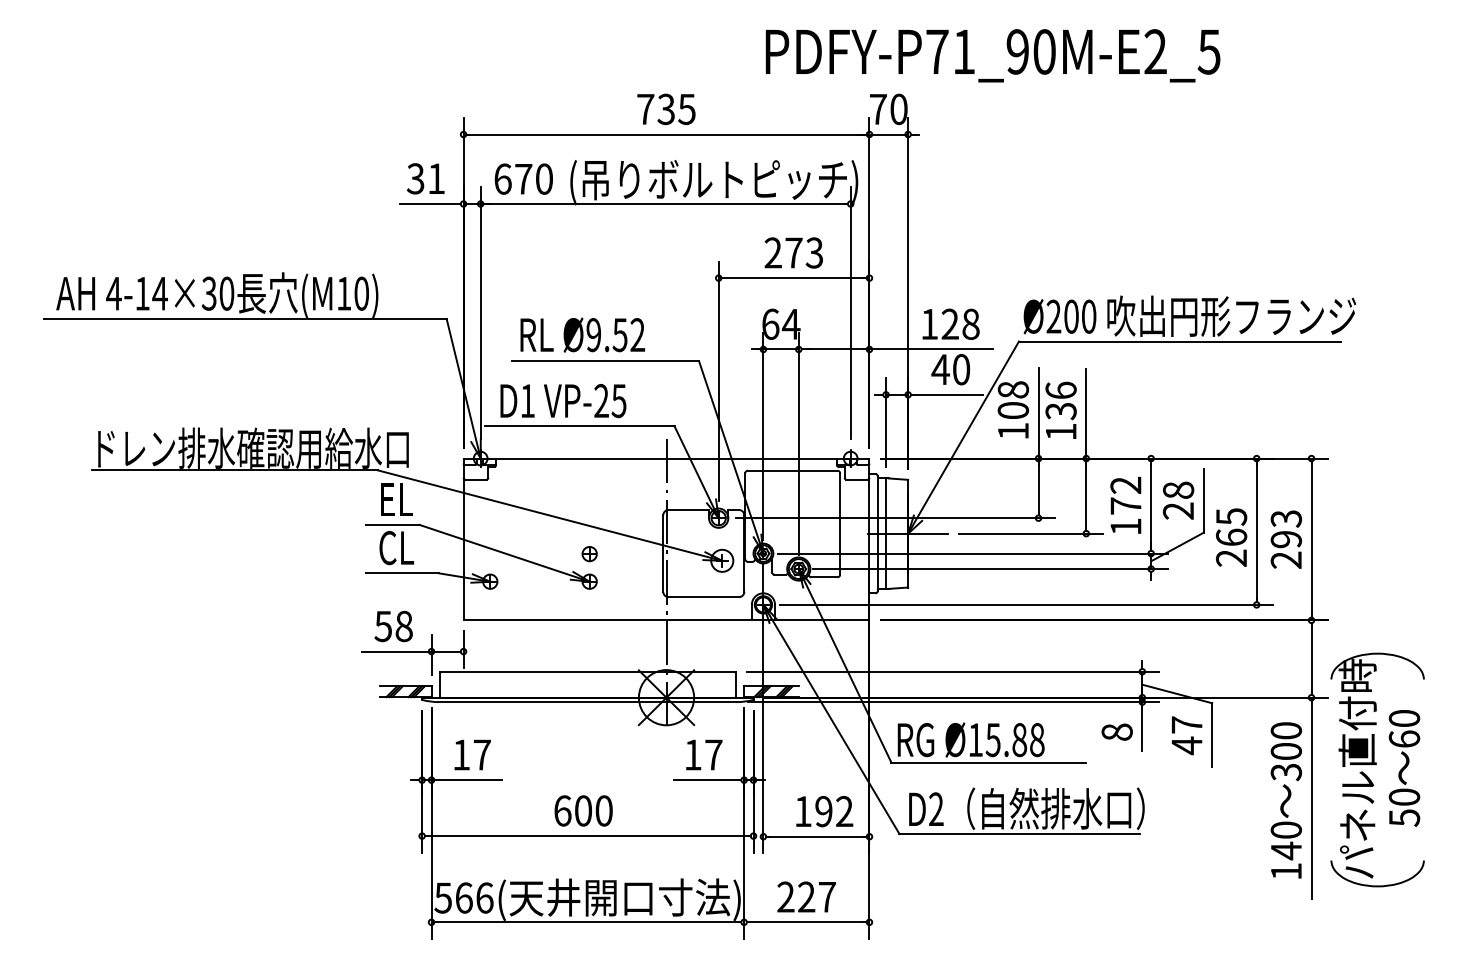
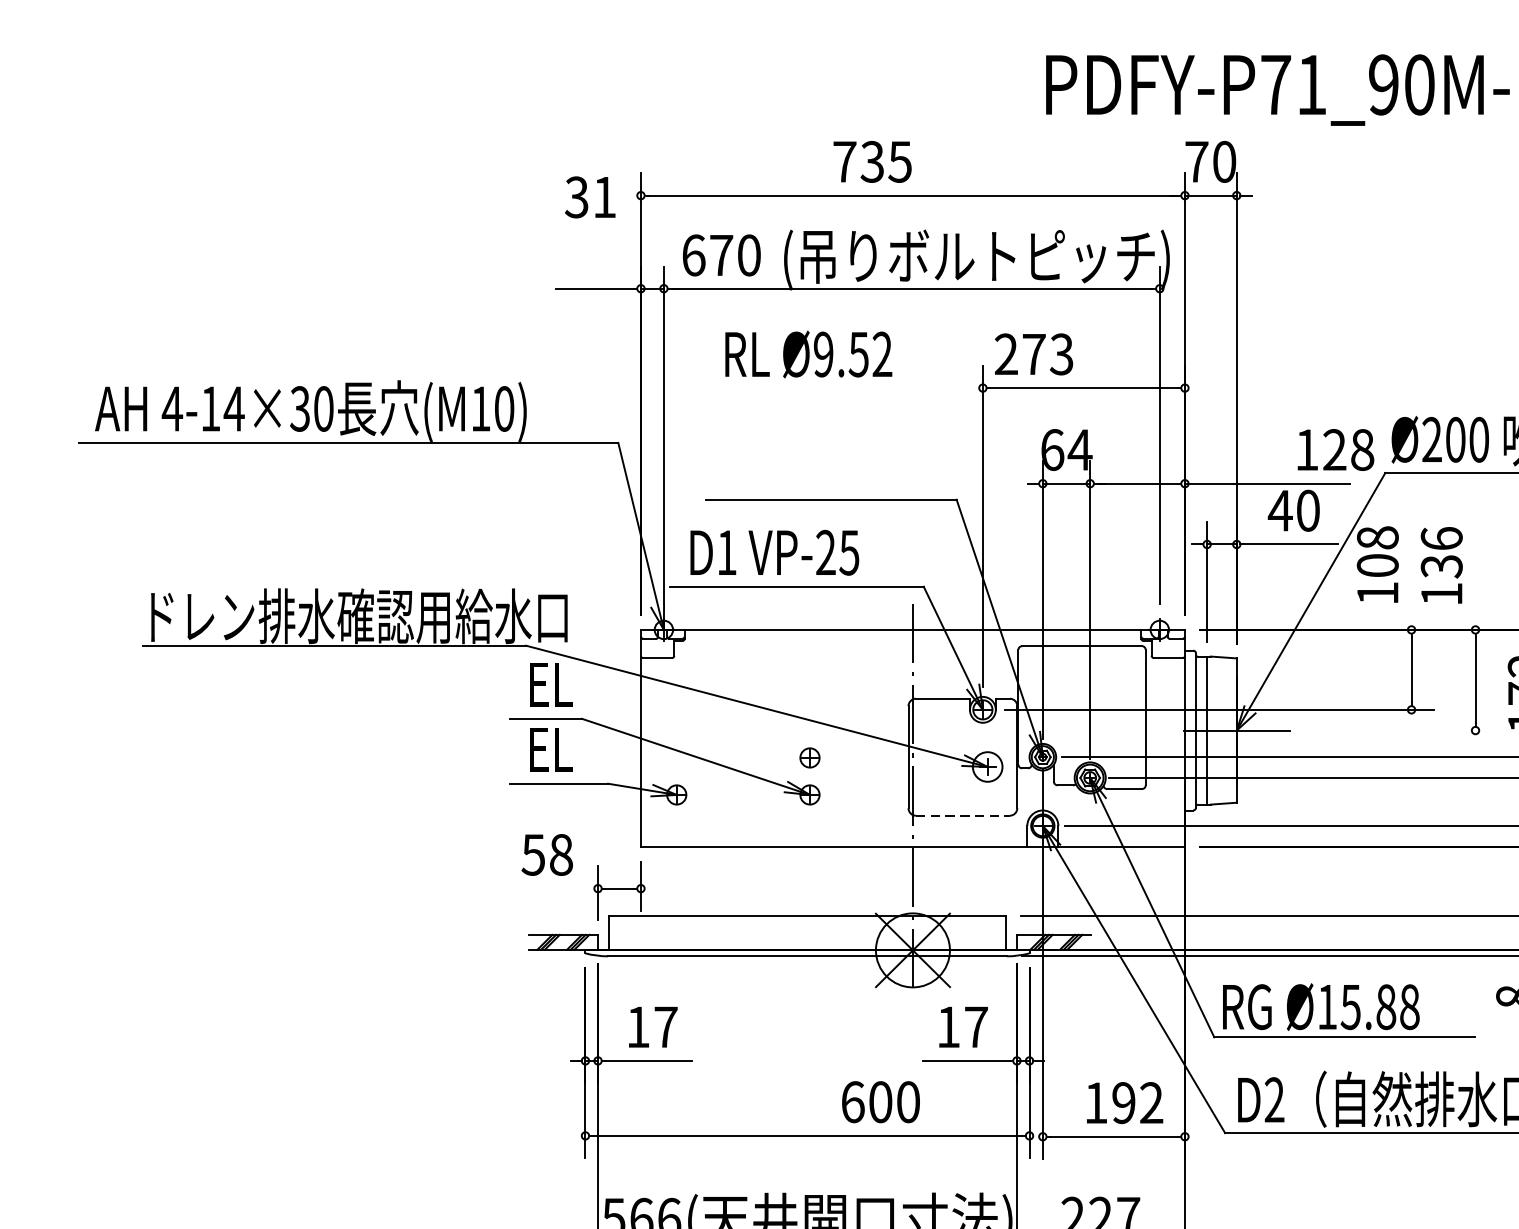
text: (666, 108) -> (872, 160), moved
text: (425, 178) -> (589, 196), moved
text: (793, 252) -> (1033, 353), moved
text: (950, 323) -> (1335, 448), moved
text: (582, 334) -> (808, 353), moved
line: (1038, 413) -> (1411, 569), removed
line: (1086, 413) -> (1475, 569), removed
line: (1030, 533) -> (1400, 730), removed
text: (396, 548) -> (551, 750), CL -> EL
line: (704, 597) -> (963, 816), solid -> dashed
line: (396, 651) -> (551, 888), removed
text: (583, 810) -> (880, 1101), moved

